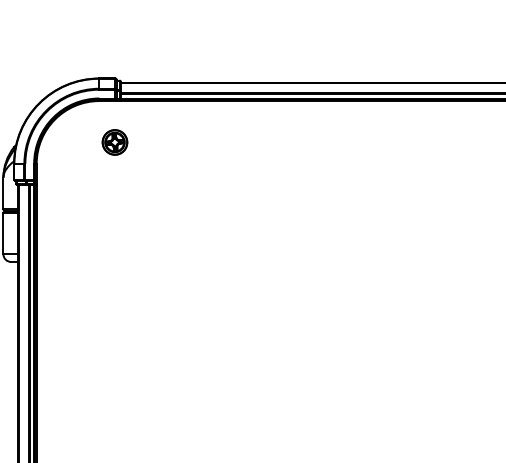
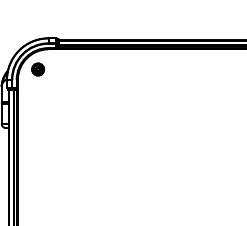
part: (115, 142) -> (38, 69), moved

